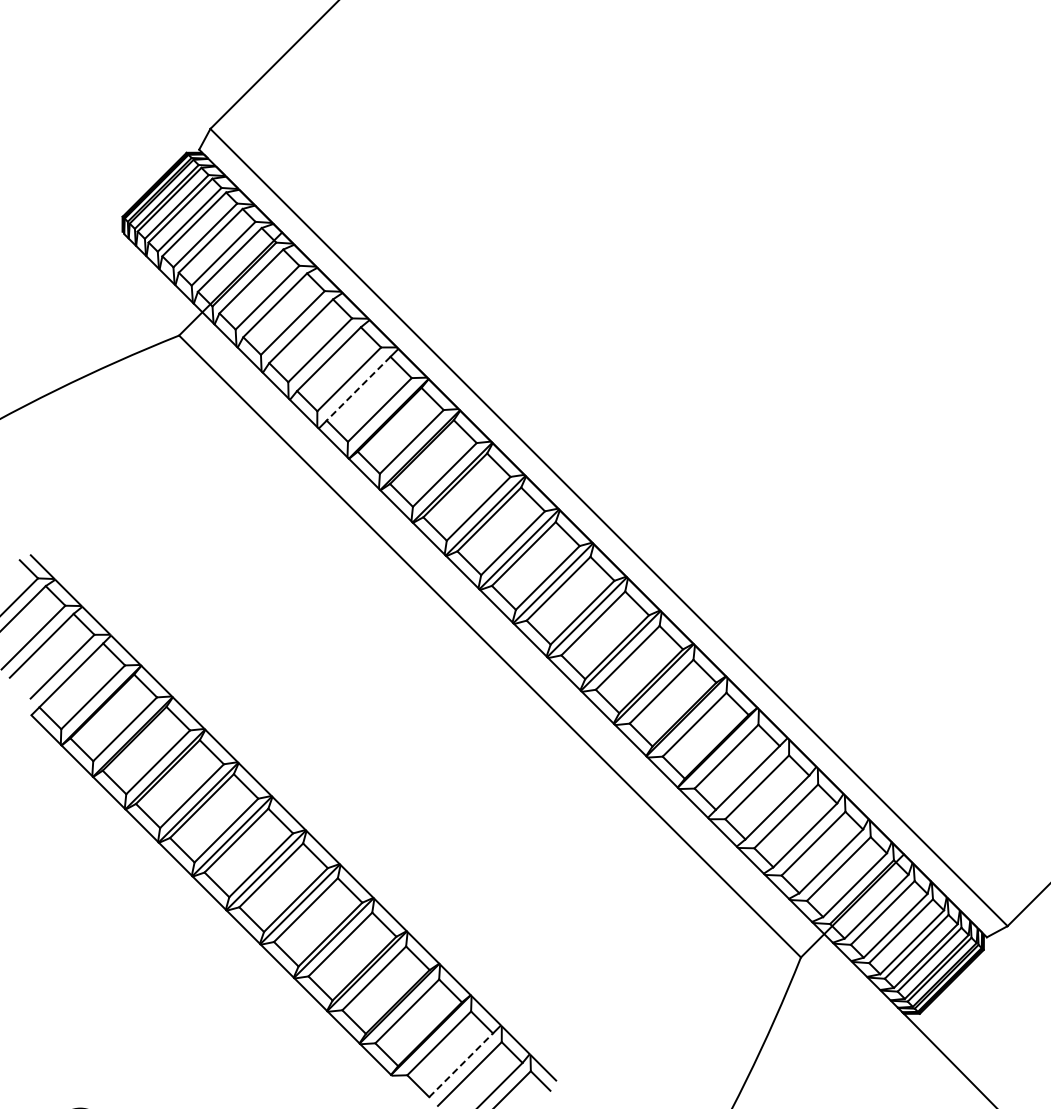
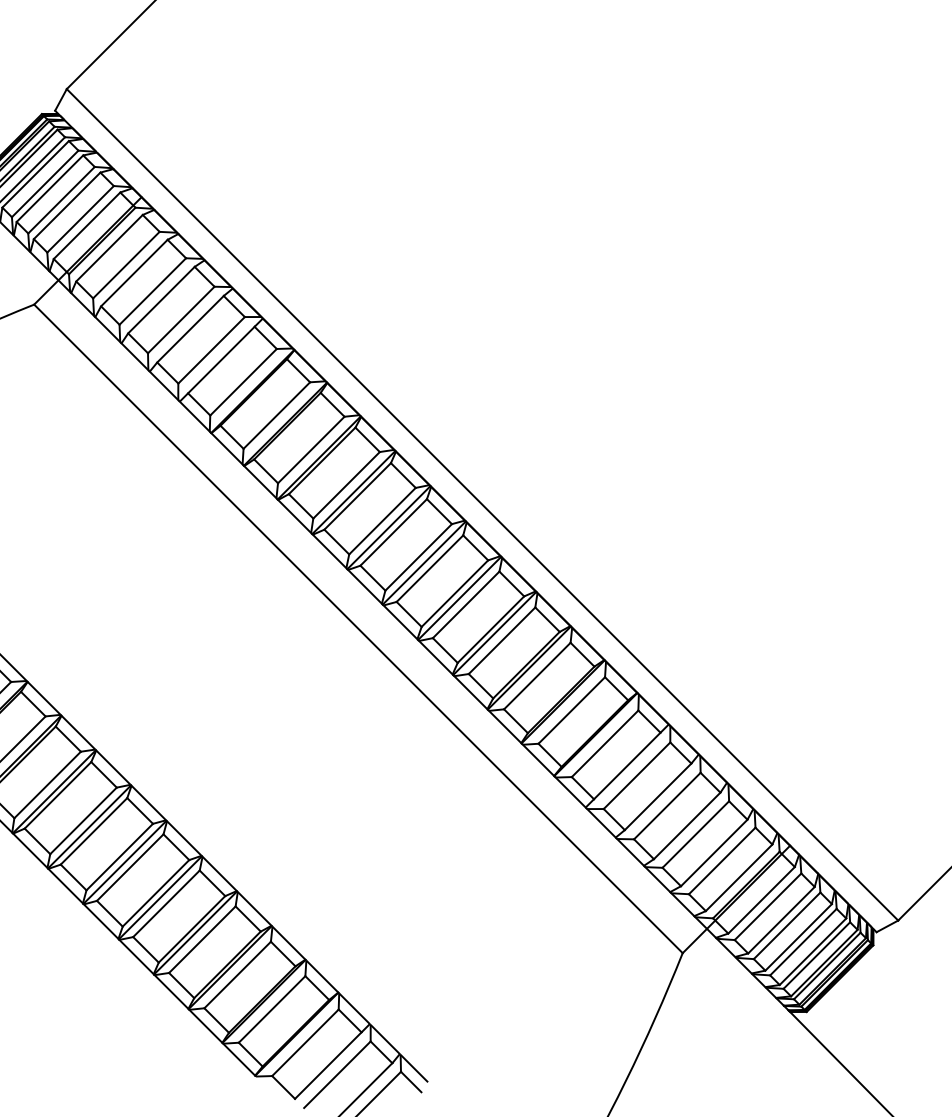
line: (358, 389) -> (221, 360), dashed -> solid
line: (461, 1064) -> (328, 1064), dashed -> solid

